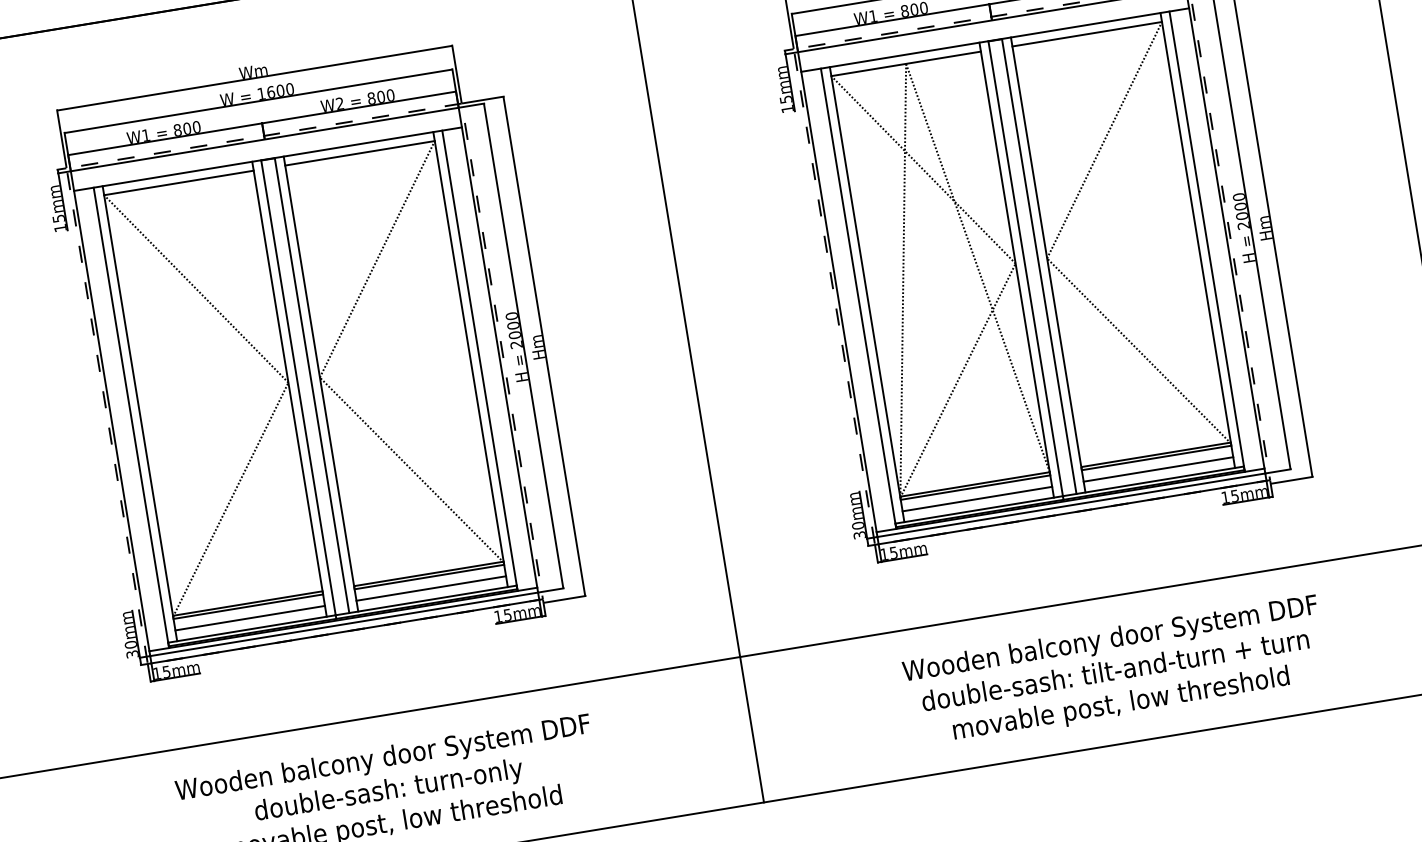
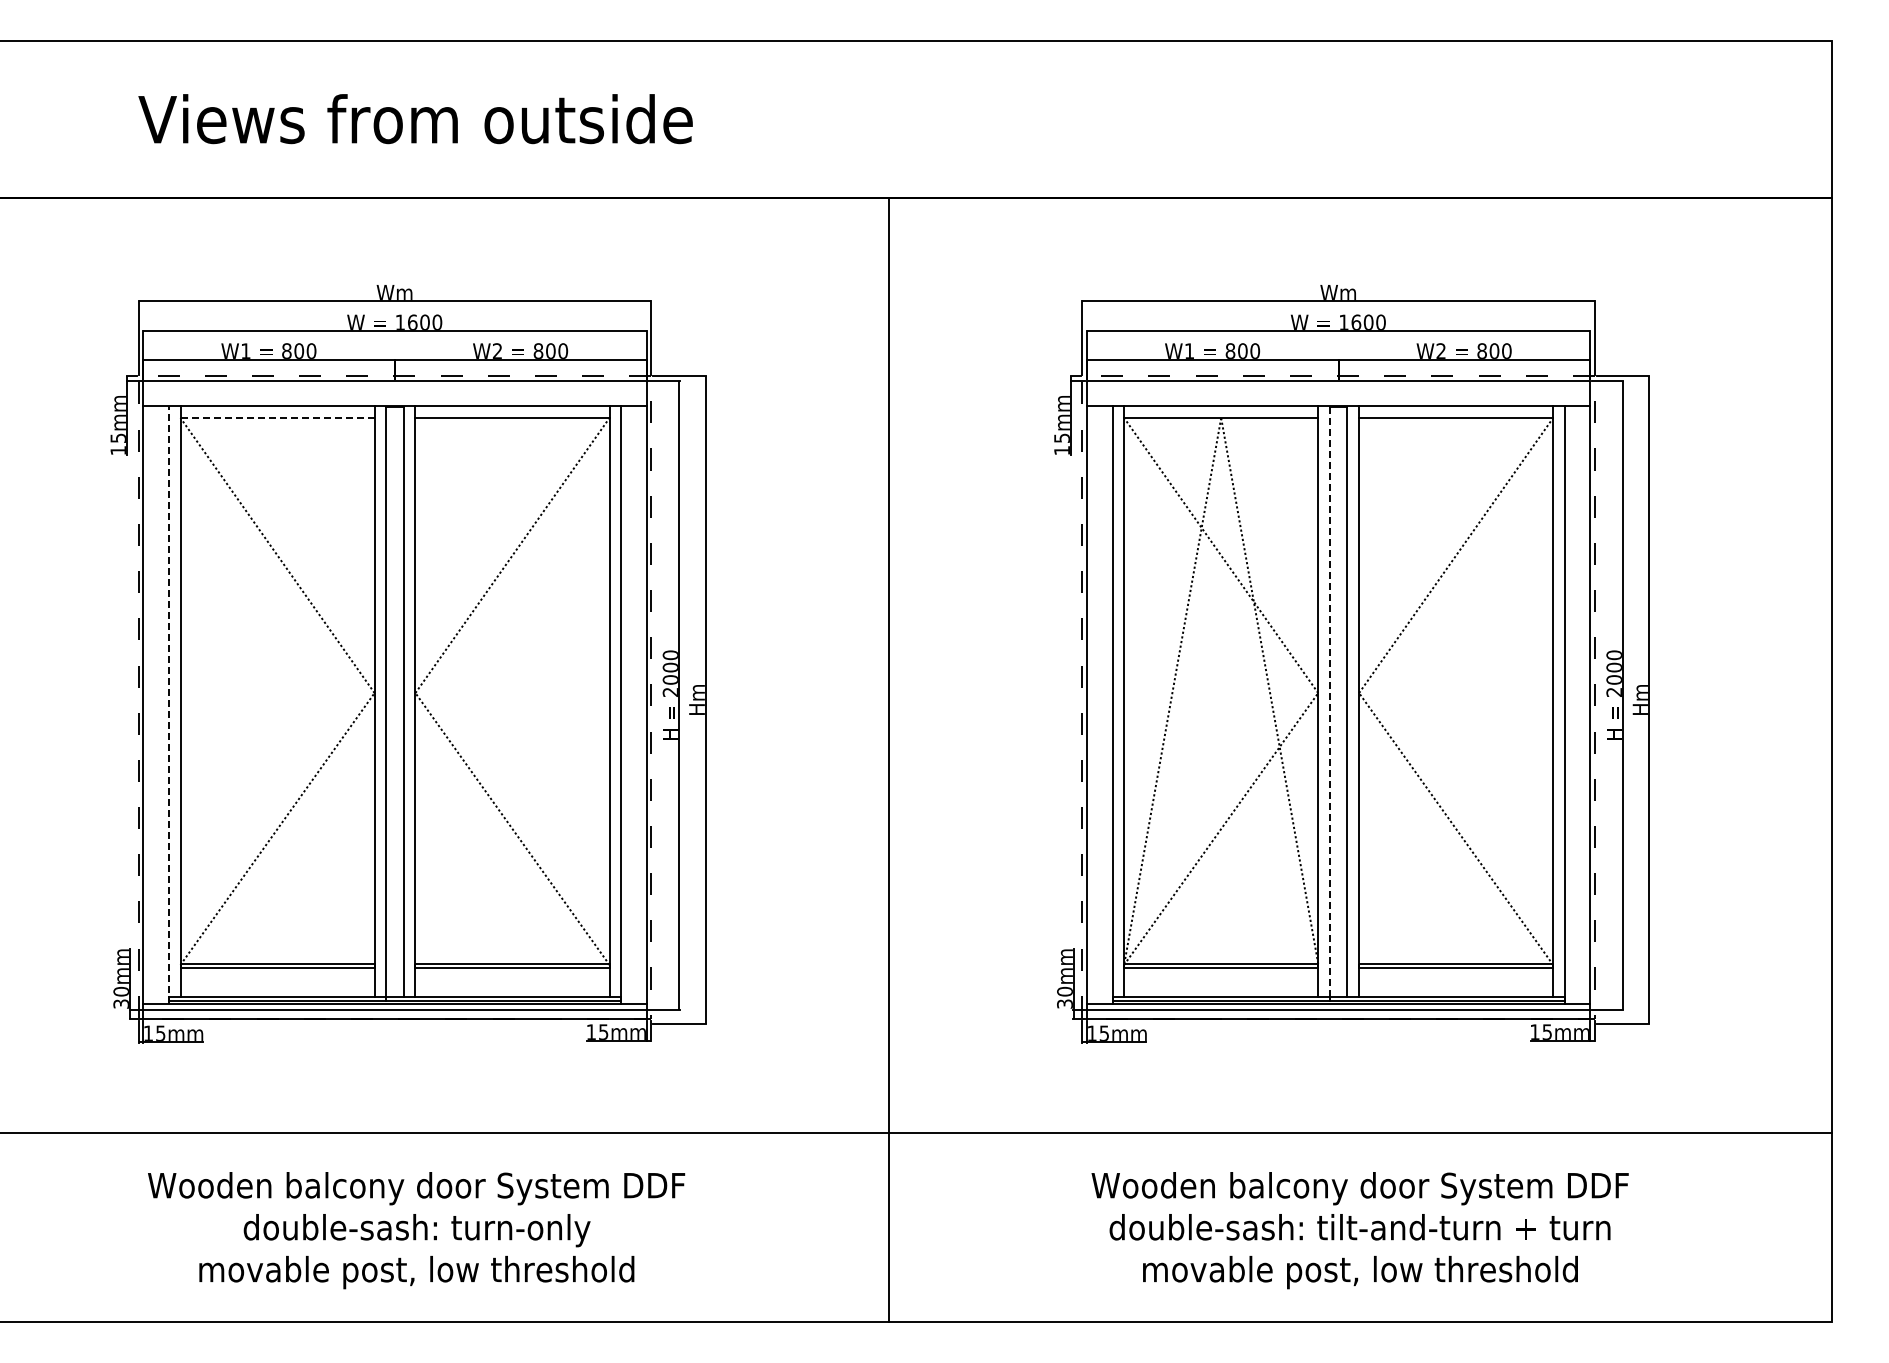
line: (179, 182) -> (278, 417), solid -> dashed
line: (1025, 269) -> (1329, 702), solid -> dashed
line: (131, 418) -> (168, 705), solid -> dashed
line: (1158, 469) -> (1456, 982), removed
line: (977, 498) -> (1221, 982), removed
line: (431, 588) -> (512, 982), removed
line: (250, 618) -> (277, 982), removed

